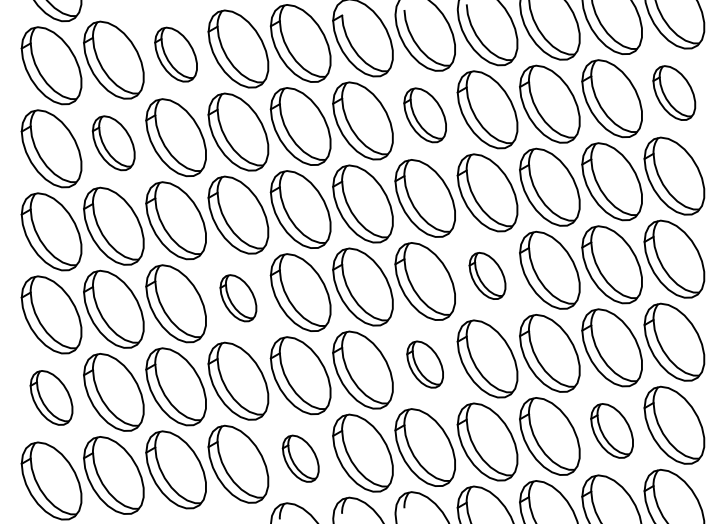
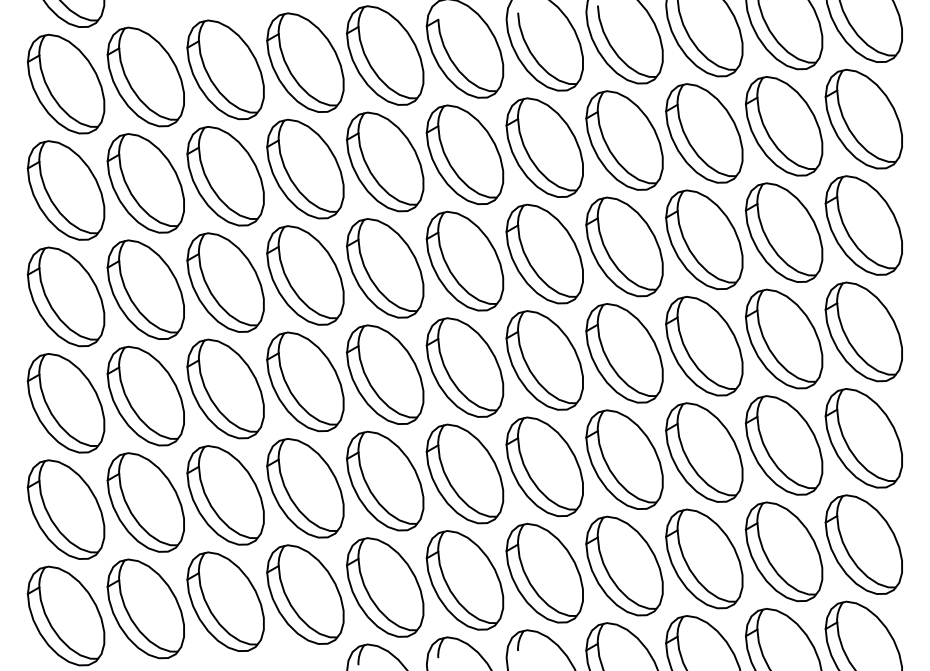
part: (176, 54) -> (225, 69), size x1.43
part: (674, 92) -> (863, 118), size x1.43
part: (425, 115) -> (544, 147), size x1.43
part: (113, 143) -> (145, 183), size x1.43
part: (487, 276) -> (624, 353), size x1.67
part: (238, 297) -> (305, 381), size x1.67
part: (425, 364) -> (544, 466), size x1.67
part: (51, 397) -> (65, 509), size x1.43
part: (611, 430) -> (783, 551), size x1.43
part: (300, 458) -> (385, 587), size x1.67

